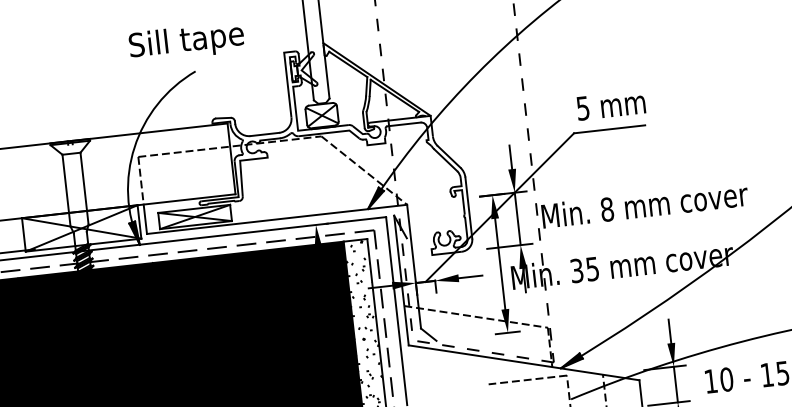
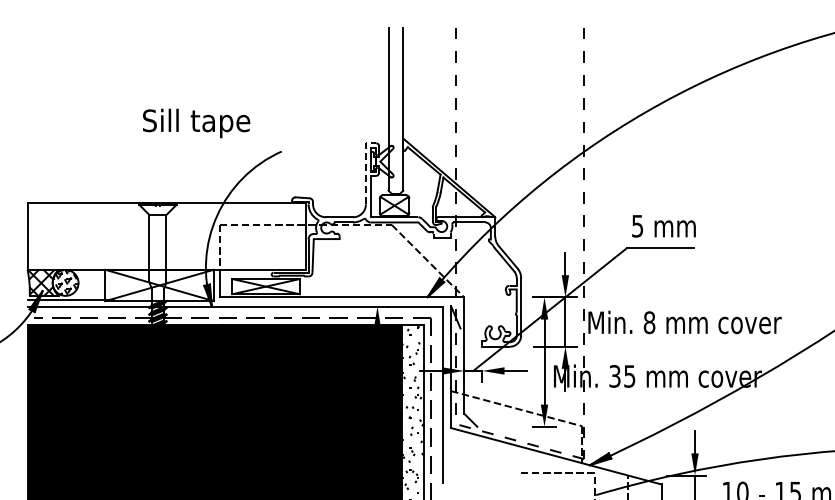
text: (186, 42) -> (196, 123), moved
line: (286, 78) -> (365, 167), solid -> dashed

